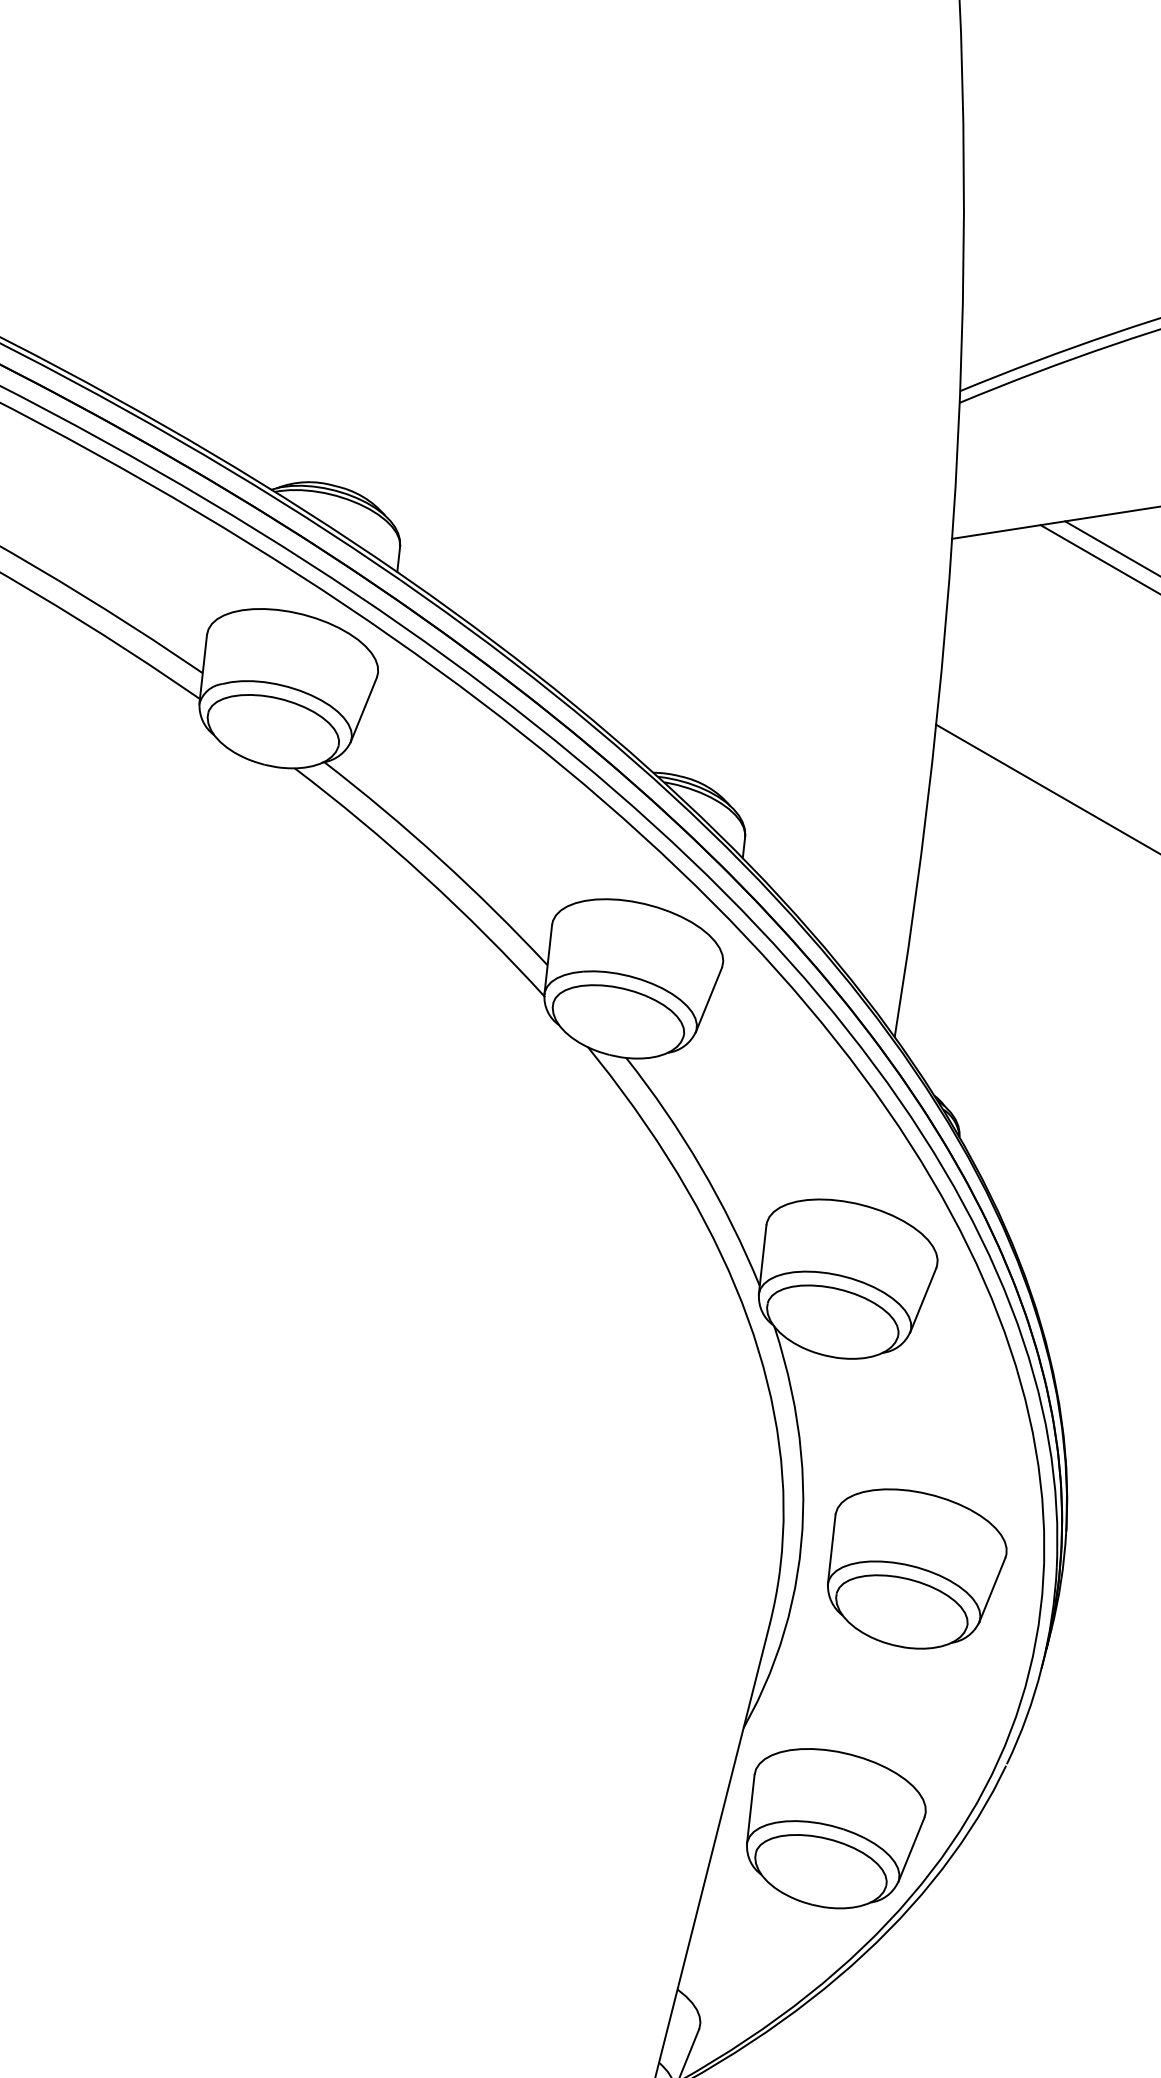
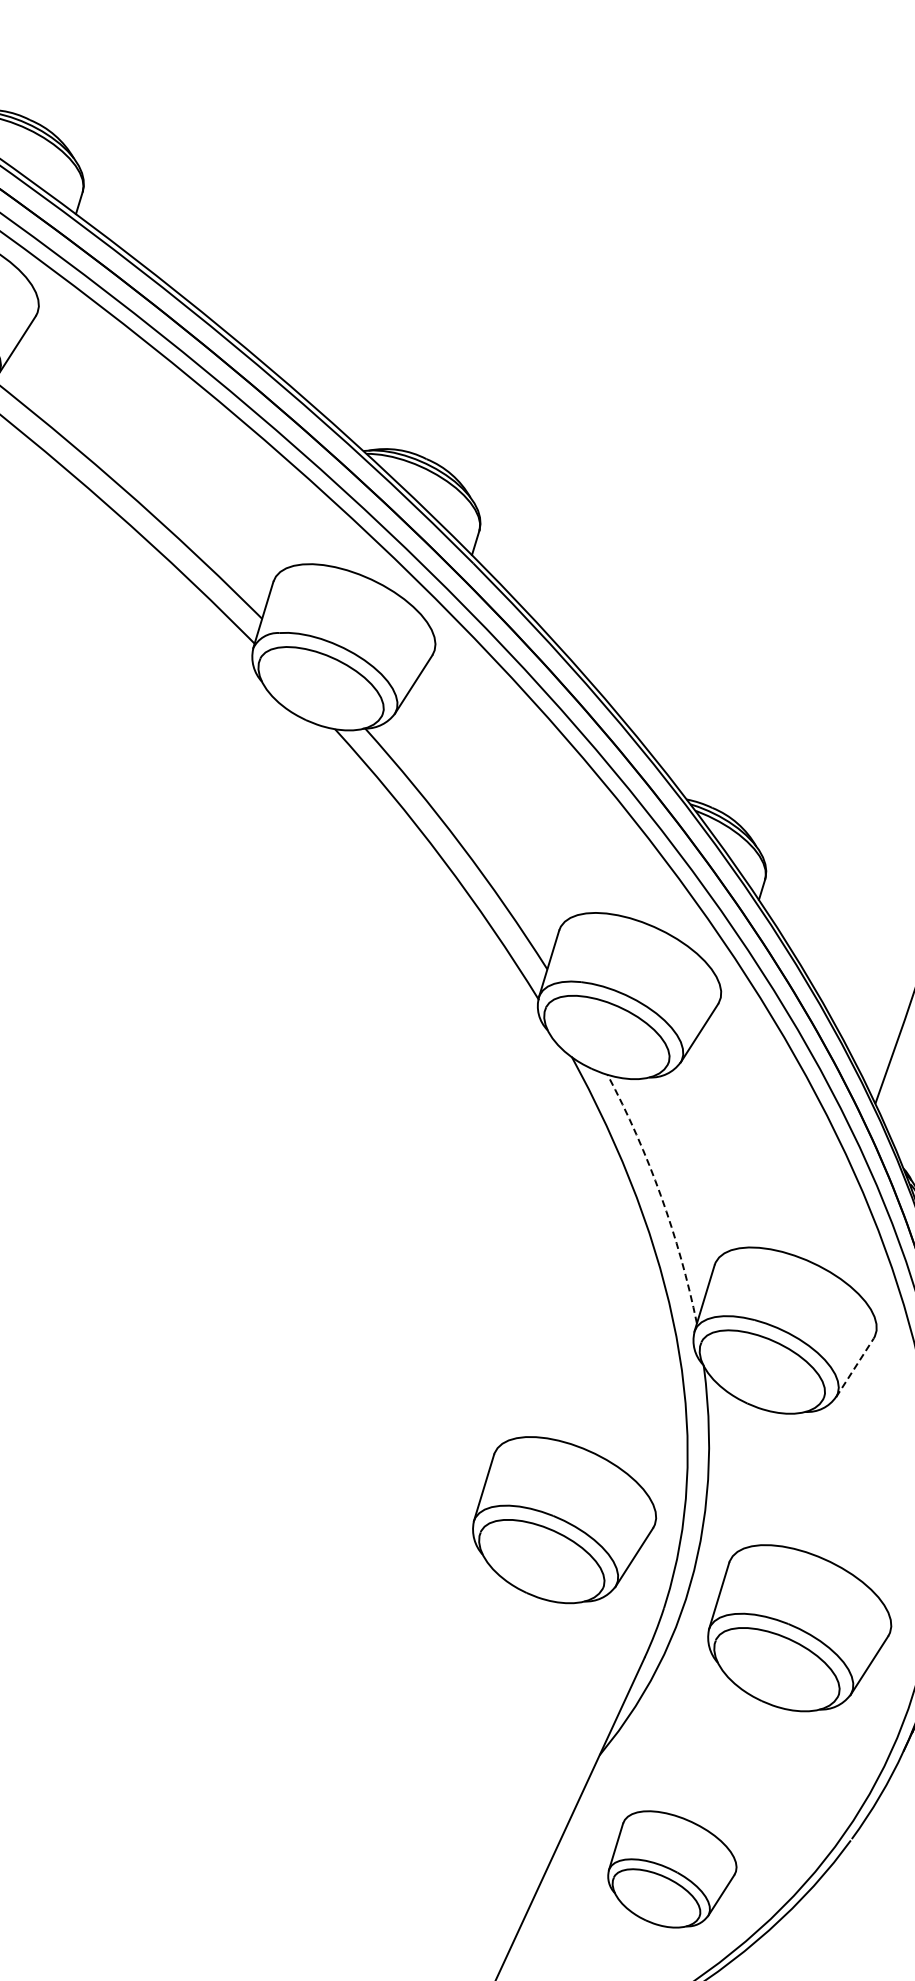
arc: (701, 1167) -> (661, 1196), solid -> dashed
line: (923, 1300) -> (855, 1367), solid -> dashed
part: (666, 1505) -> (564, 1522), added
part: (836, 1828) -> (672, 1870), size x0.7

